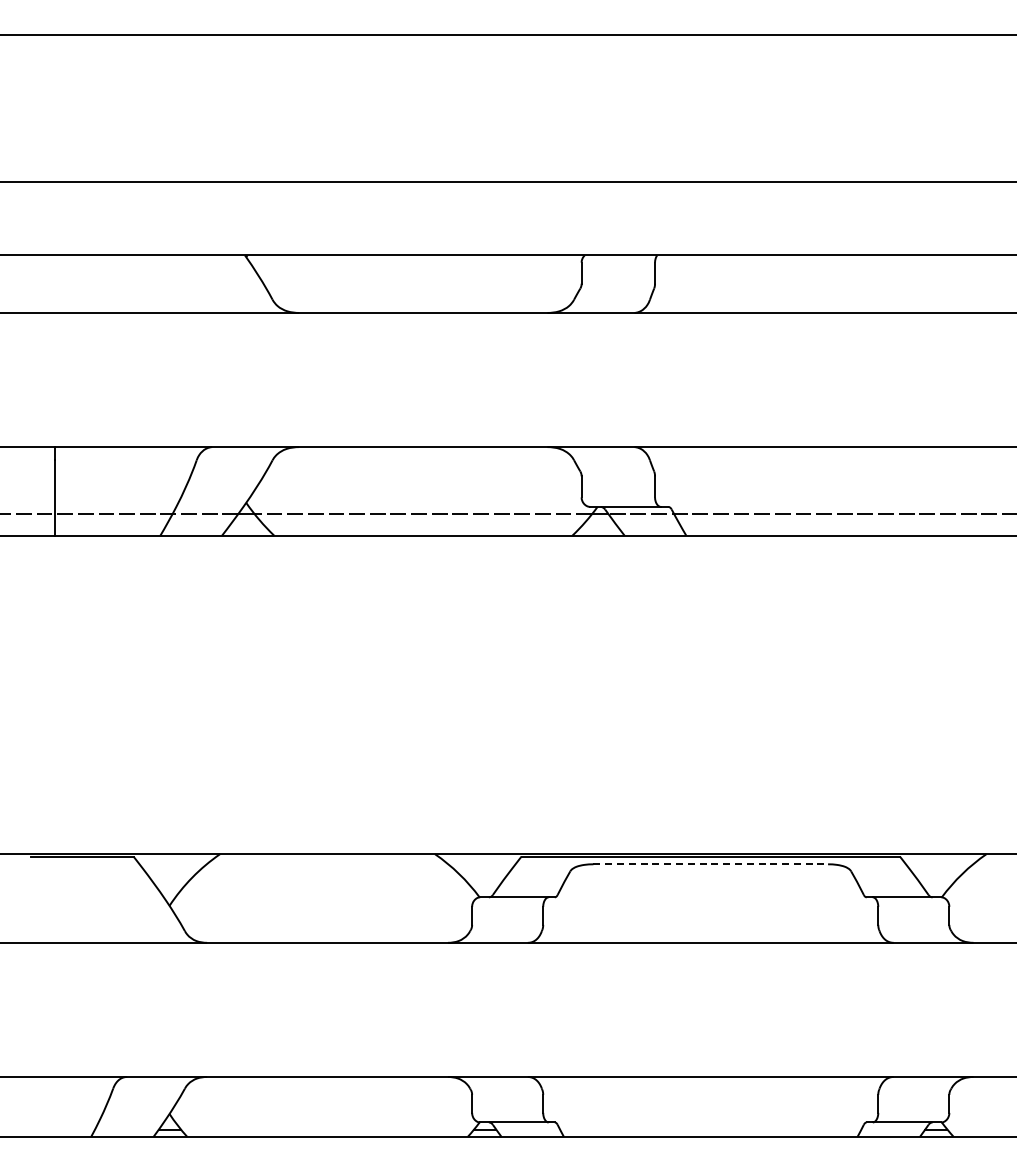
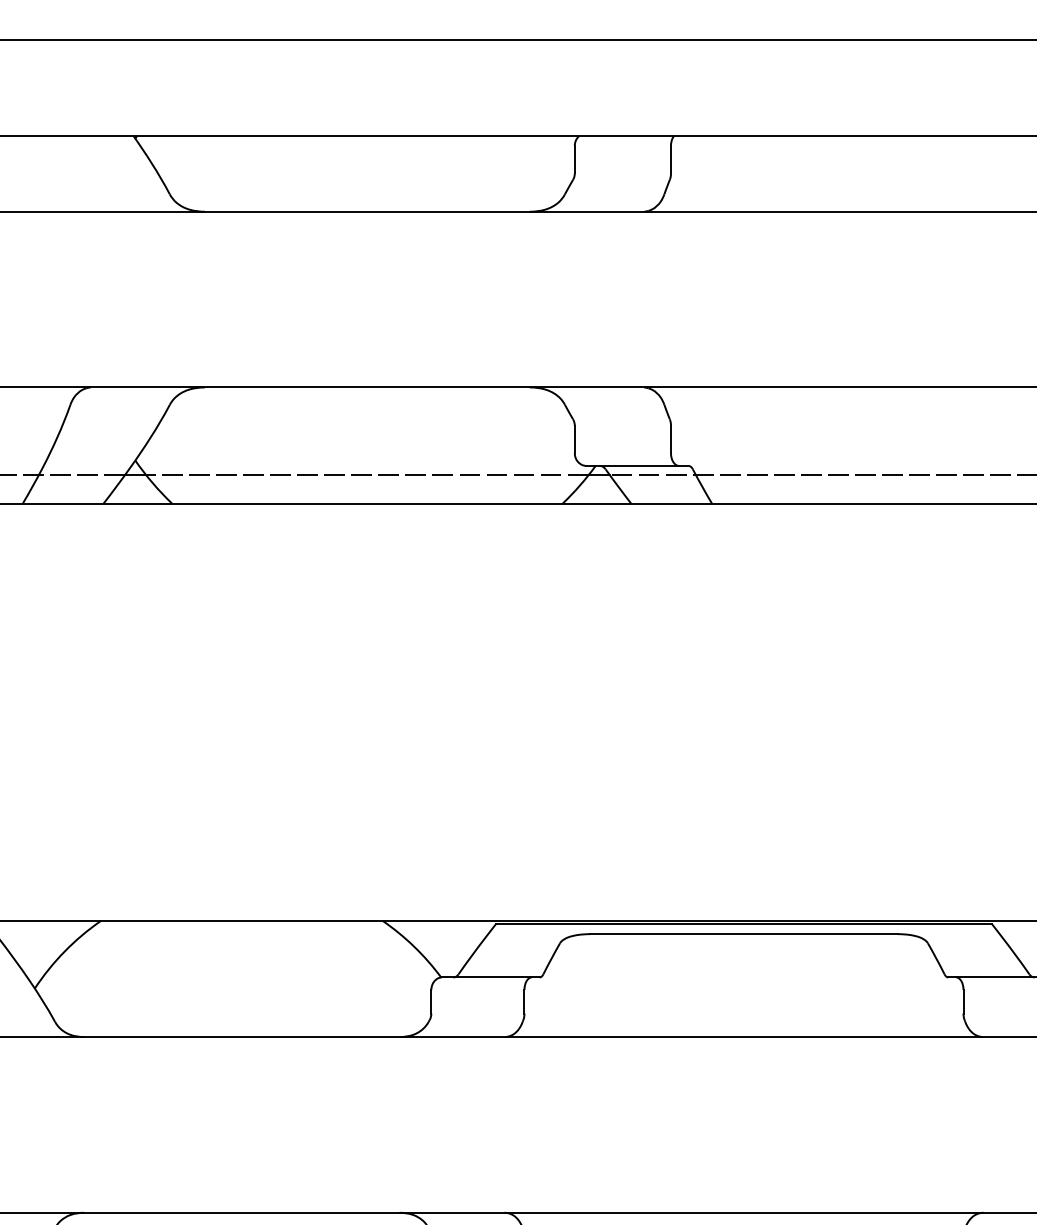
line: (711, 864) -> (744, 934), dashed -> solid

